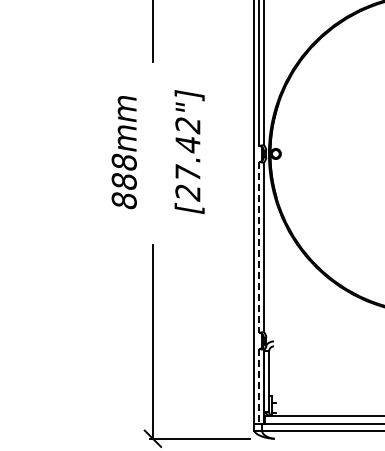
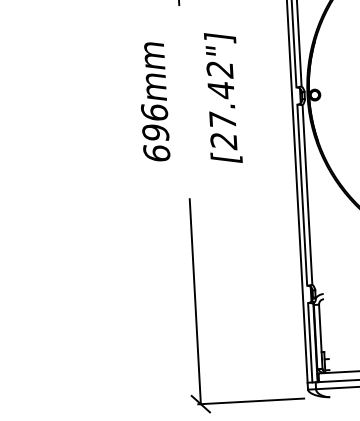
text: (123, 181) -> (154, 133), 888mm -> 696mm
line: (258, 247) -> (301, 195), dashed -> solid
line: (258, 387) -> (309, 343), dashed -> solid

